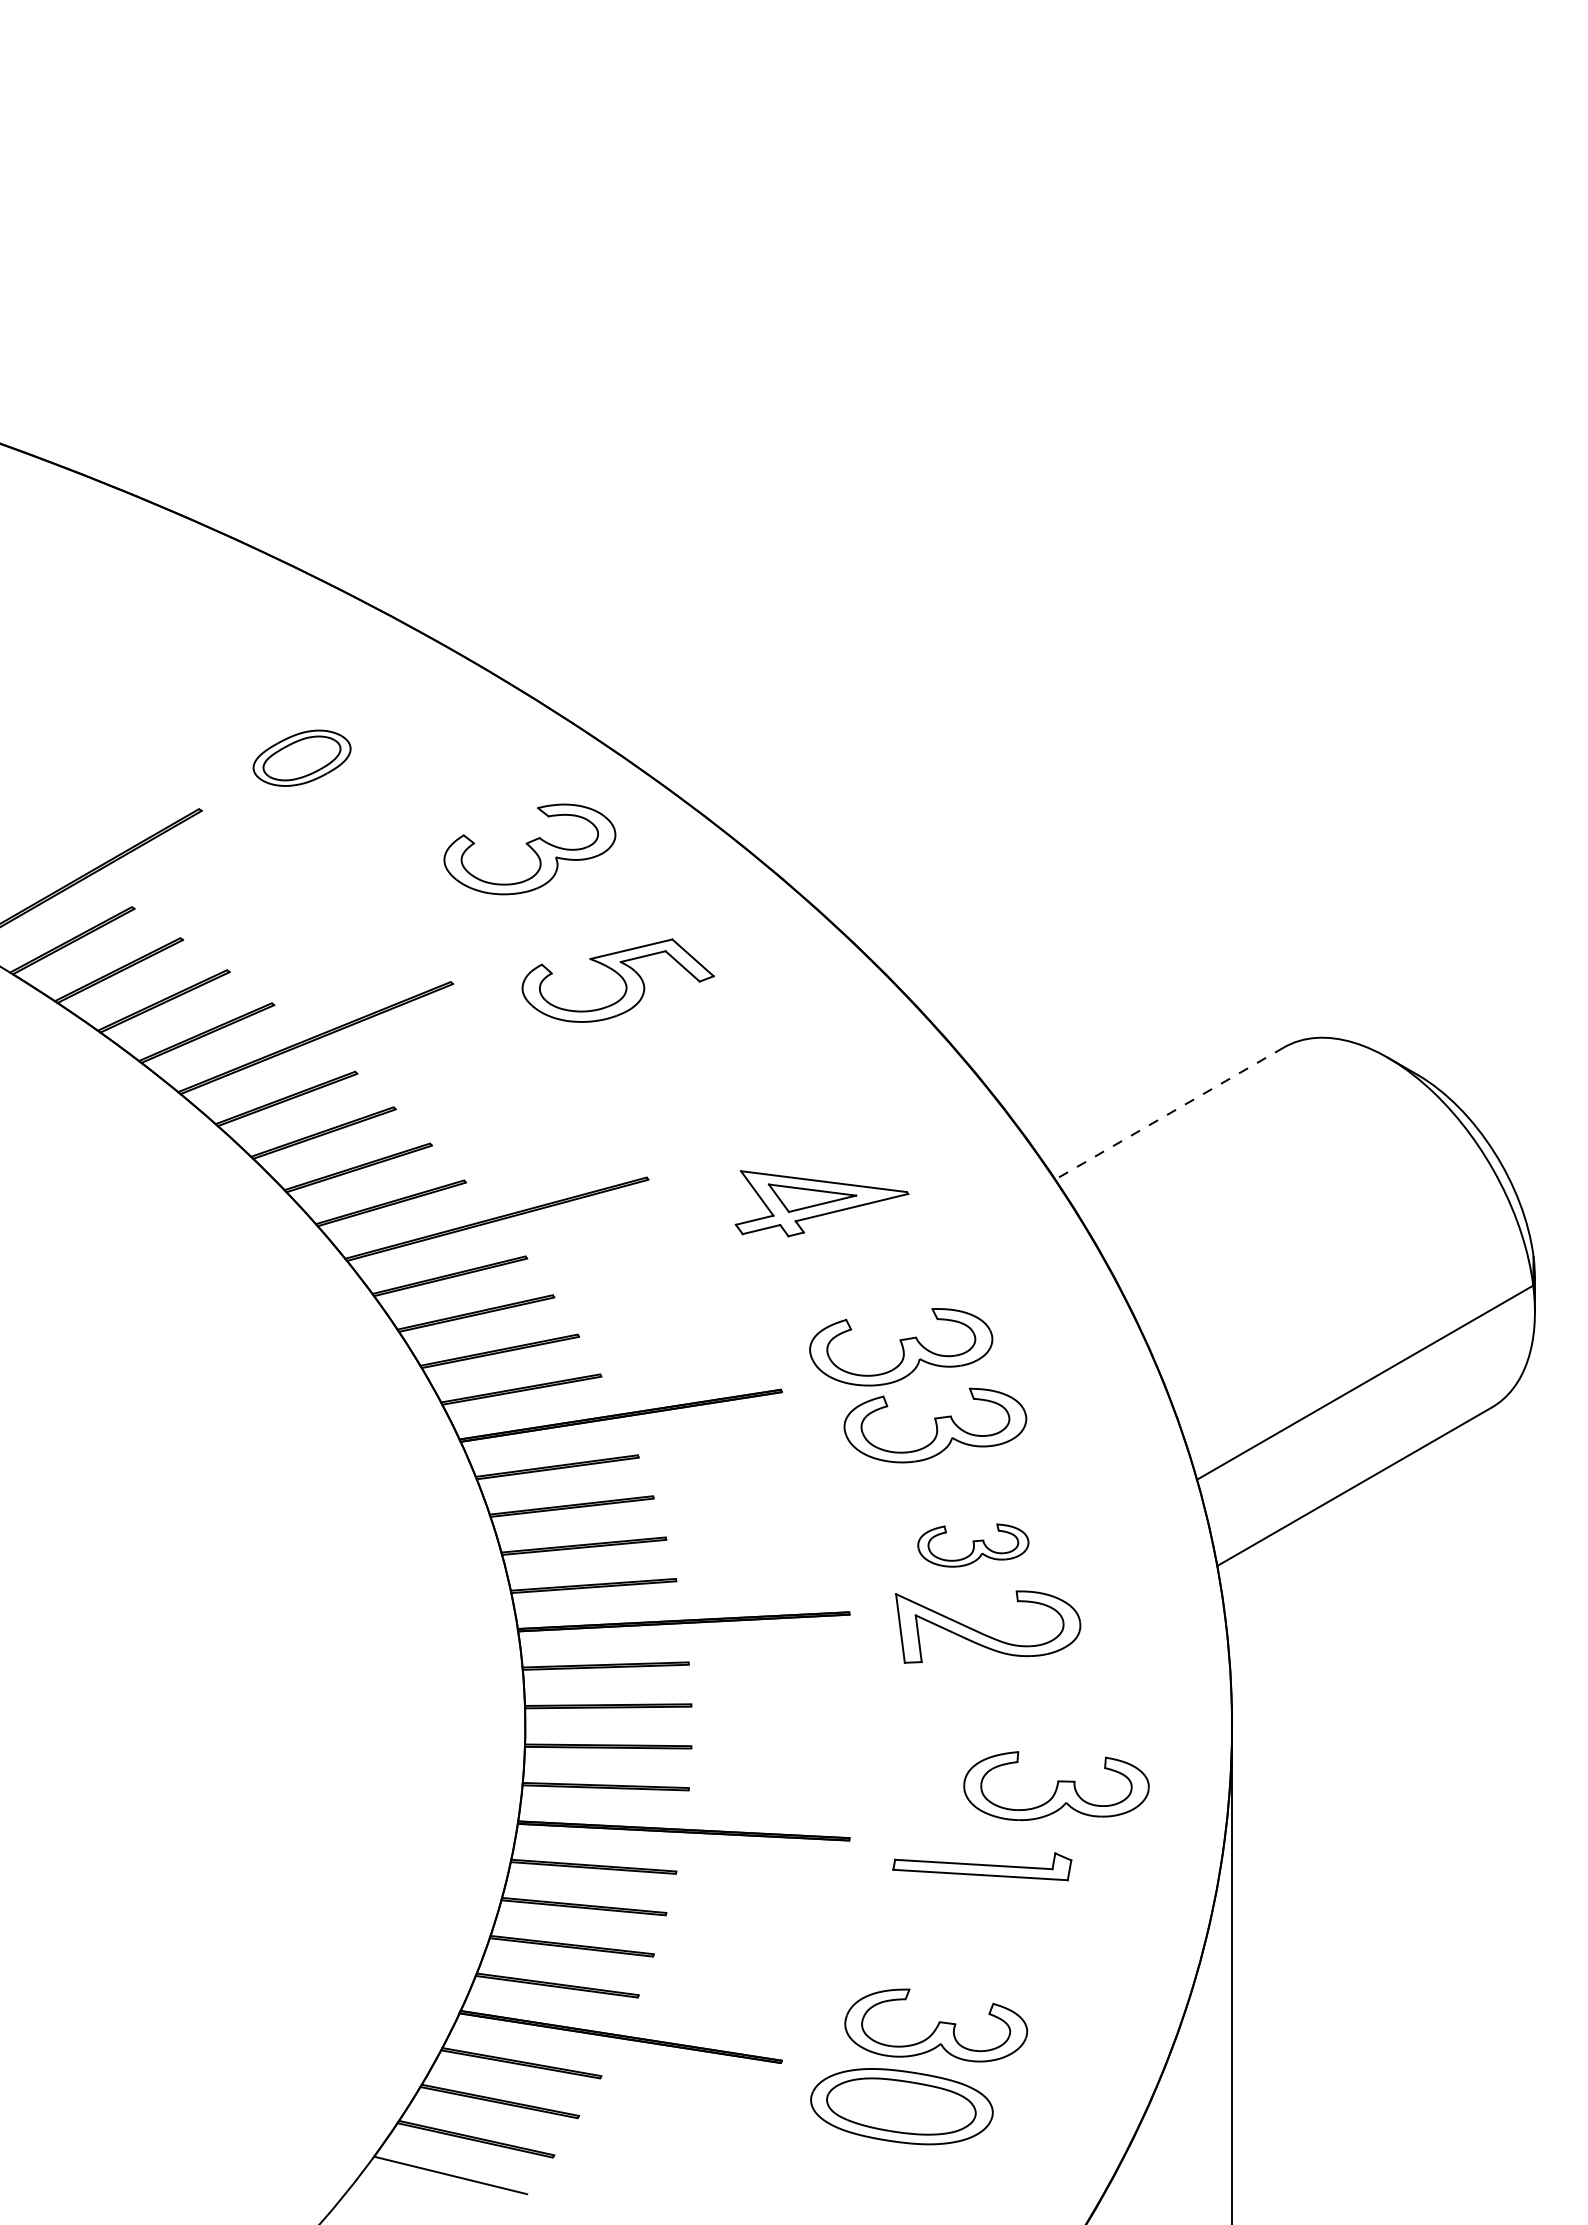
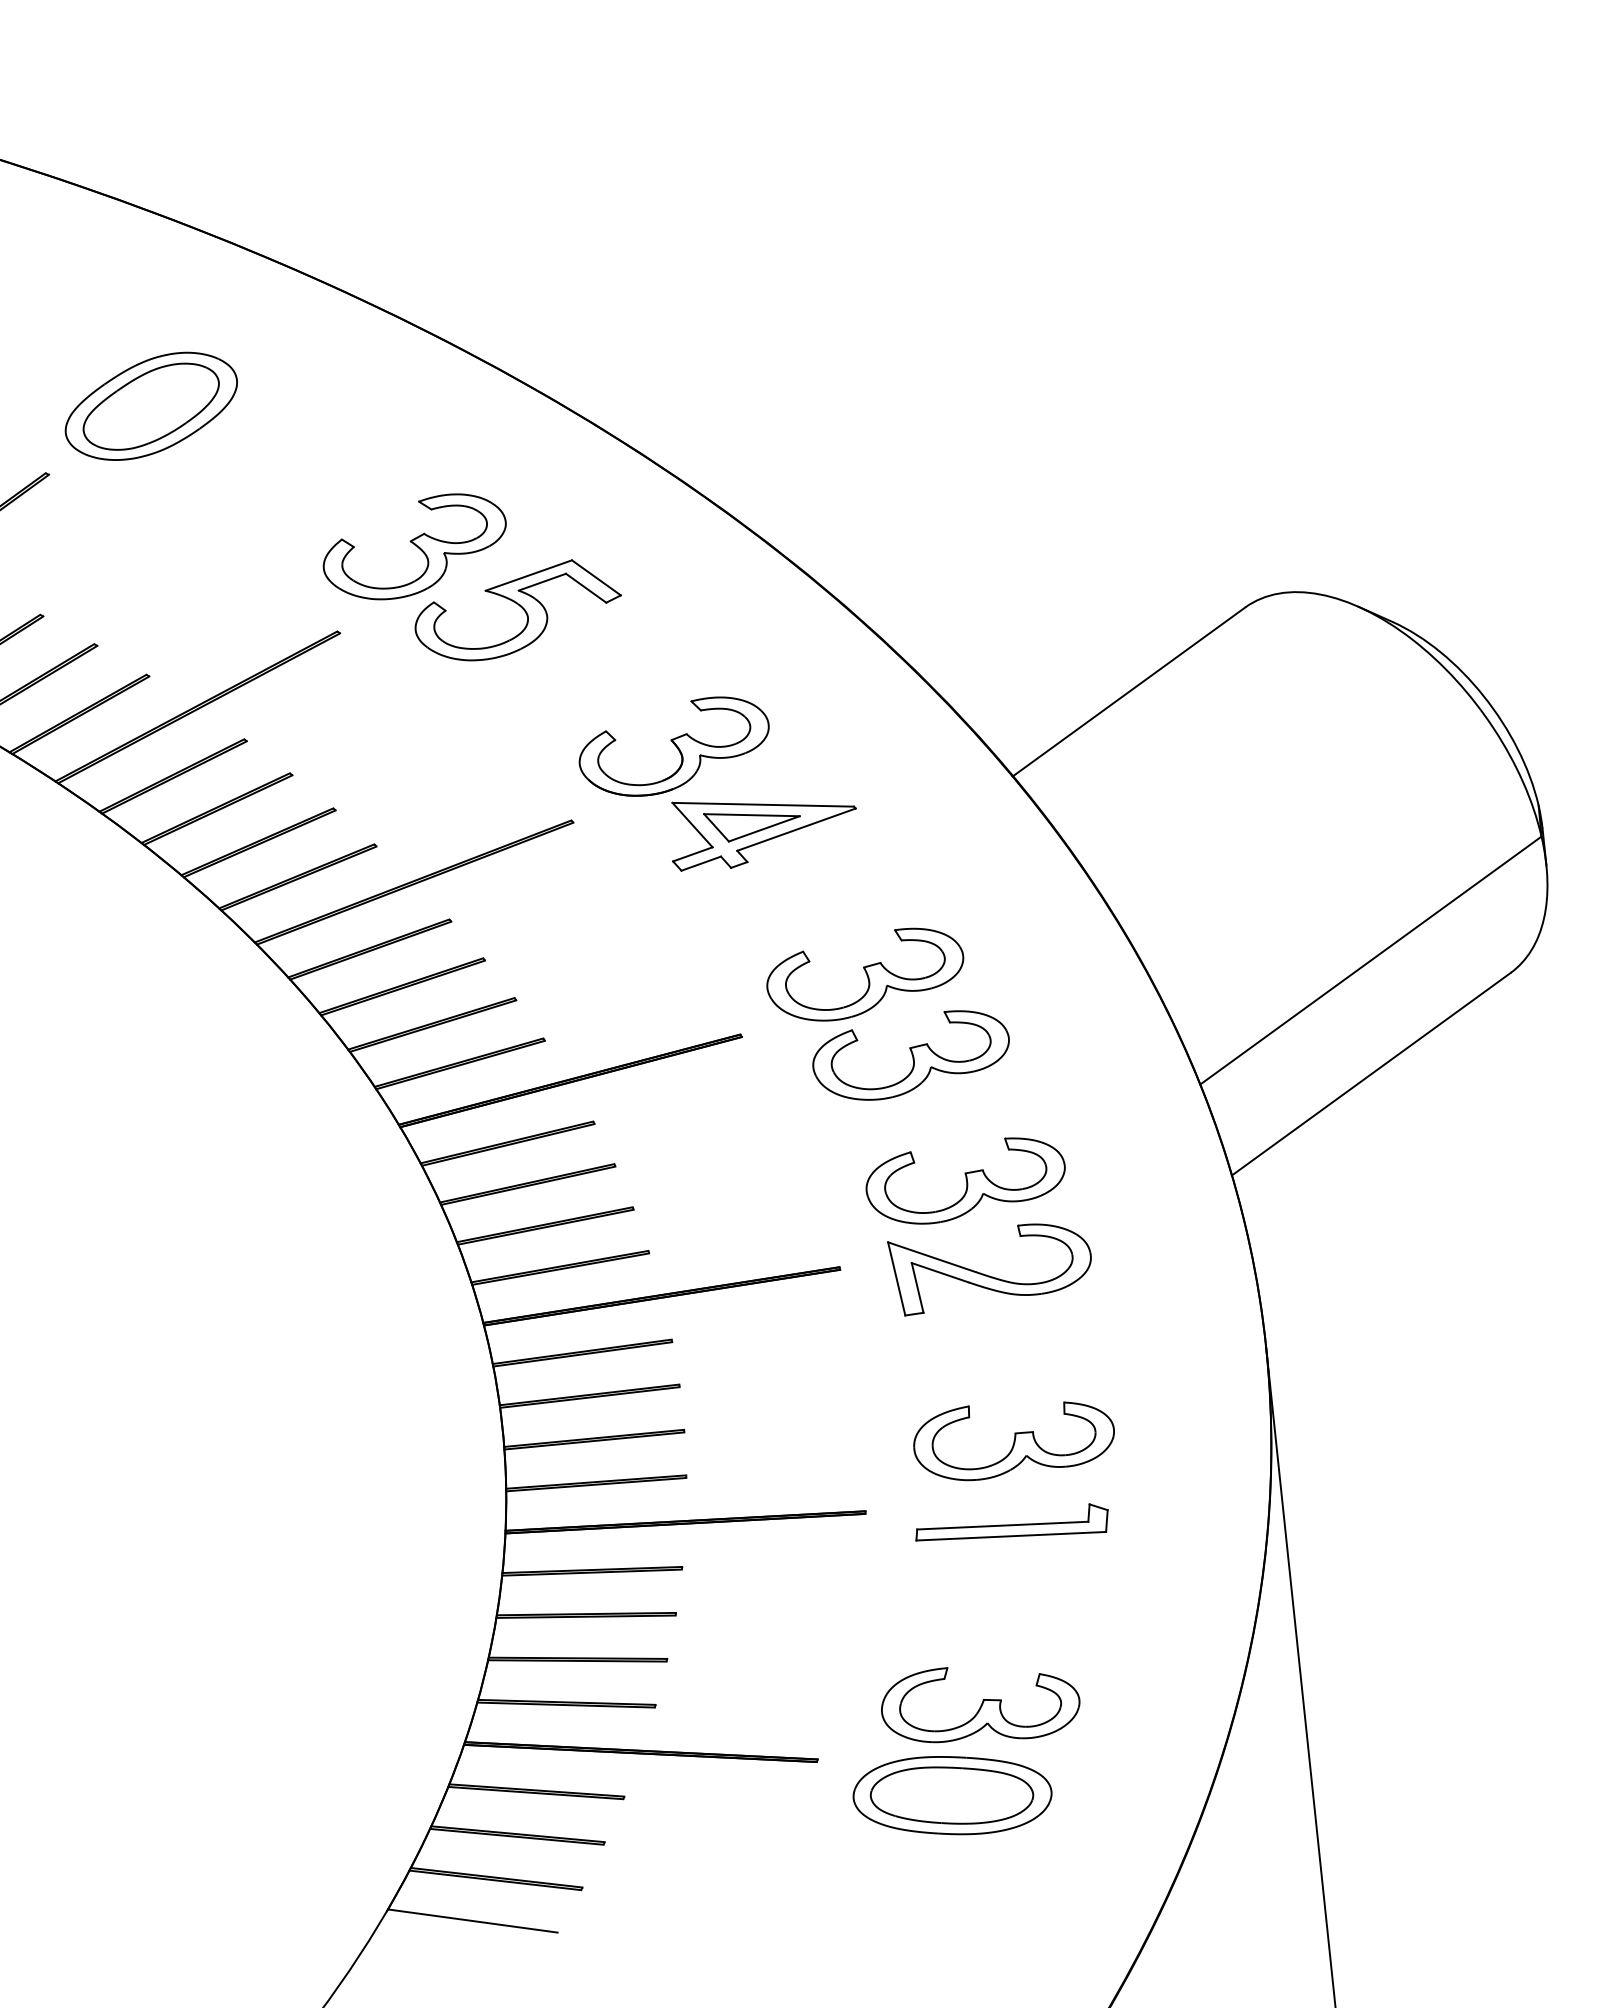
part: (301, 758) -> (150, 406), size x1.67
part: (529, 849) -> (414, 547), moved
line: (1169, 1113) -> (1128, 691), dashed -> solid
part: (748, 1119) -> (674, 746), added
part: (973, 1545) -> (966, 1180), size x1.67
part: (1056, 1785) -> (1013, 1438), moved

